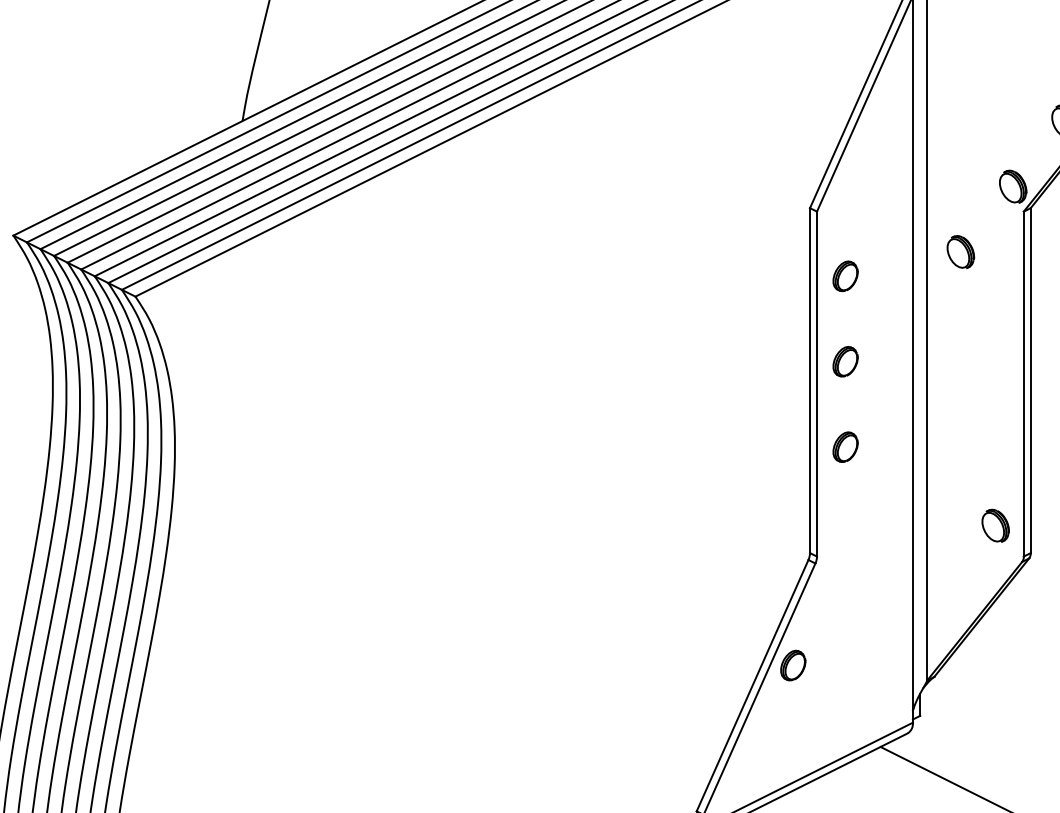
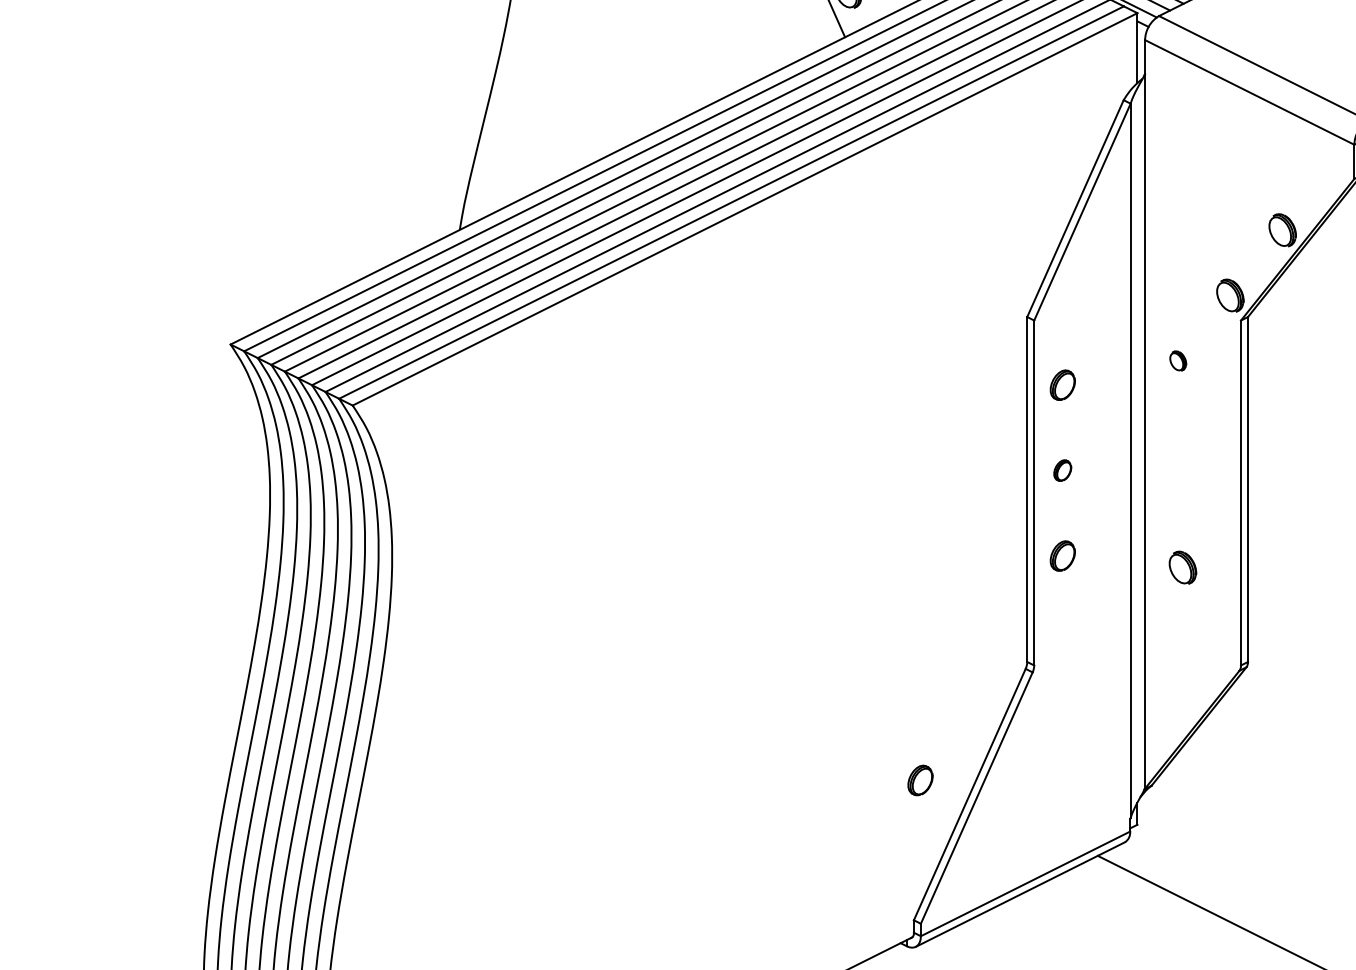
part: (961, 251) -> (1178, 360), size x0.6
part: (845, 361) -> (1062, 470), size x0.7
part: (995, 525) -> (1182, 567), moved
part: (793, 665) -> (920, 780), moved

